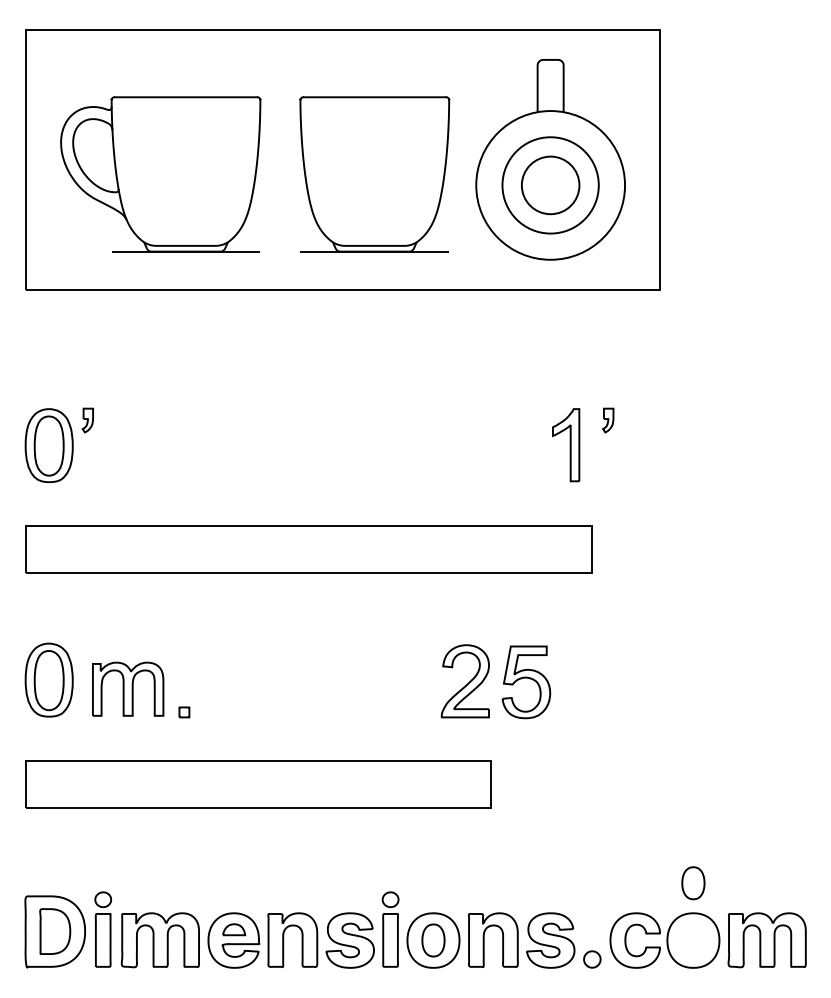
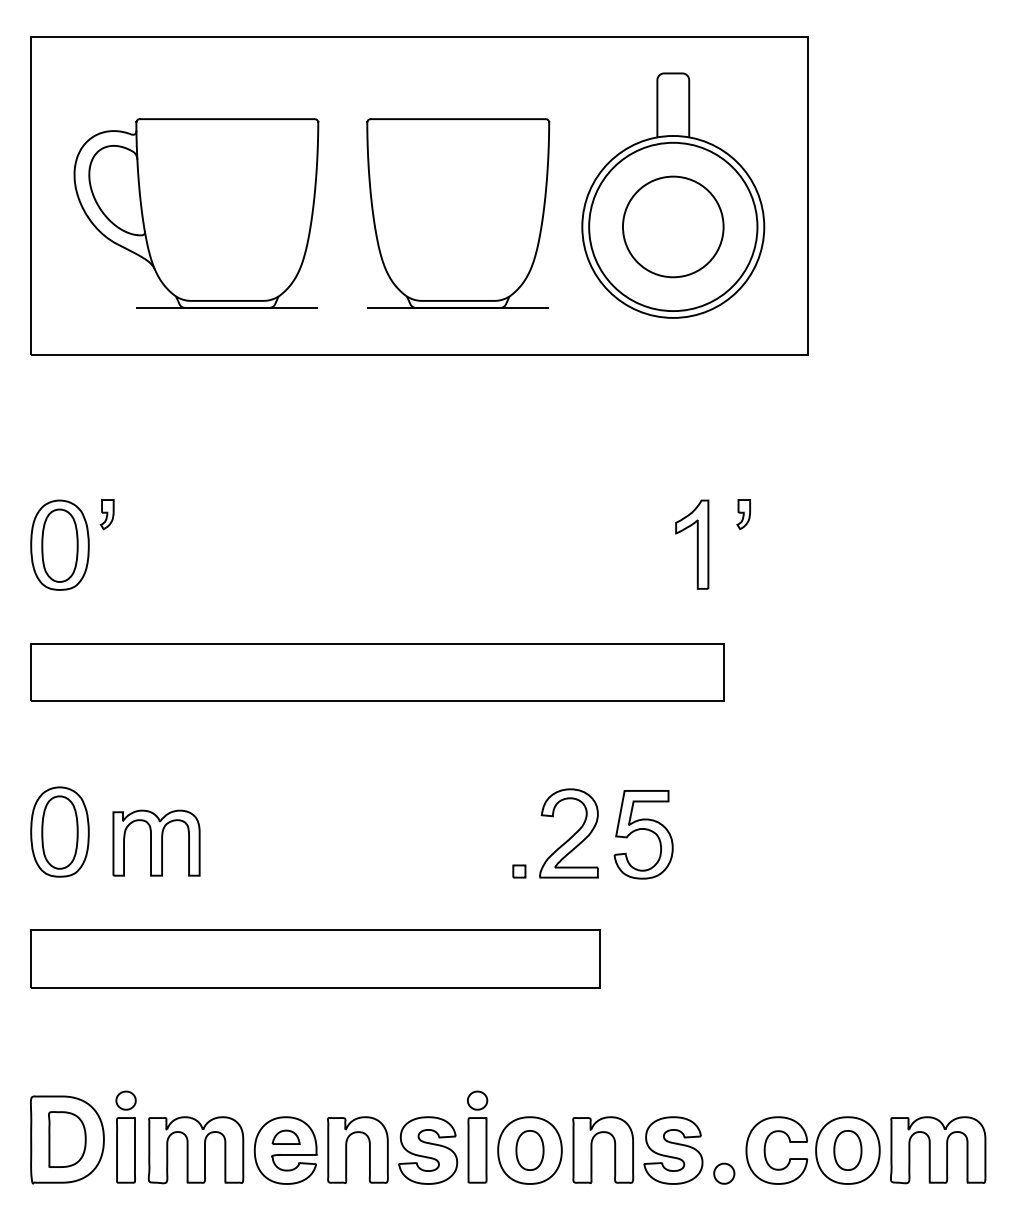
circle: (549, 185) -> (672, 226), size x1.43
circle: (550, 185) -> (673, 226), size x1.43
part: (184, 712) -> (519, 871), moved
part: (693, 883) -> (847, 1150), moved

